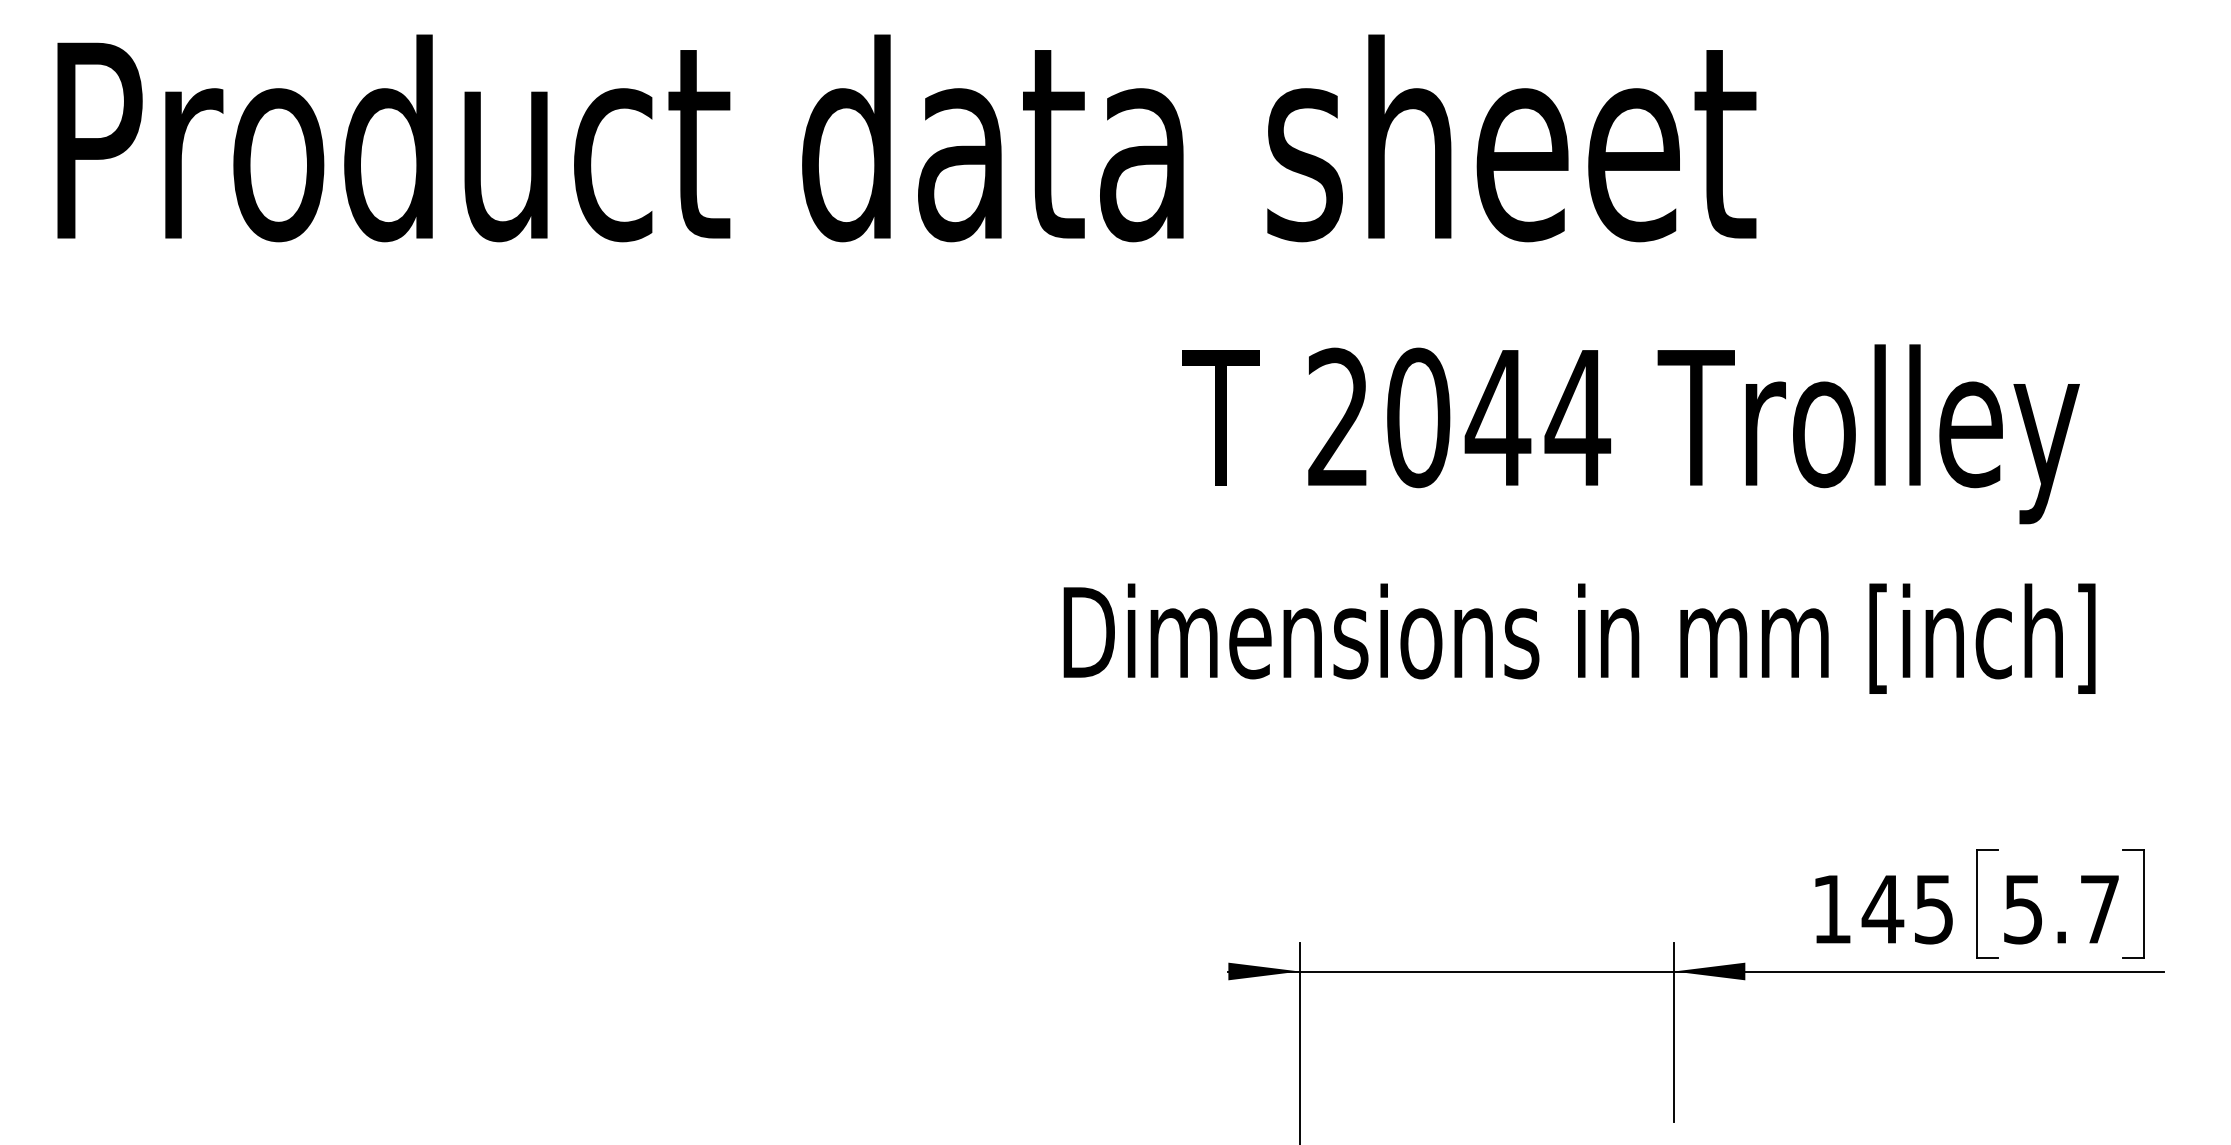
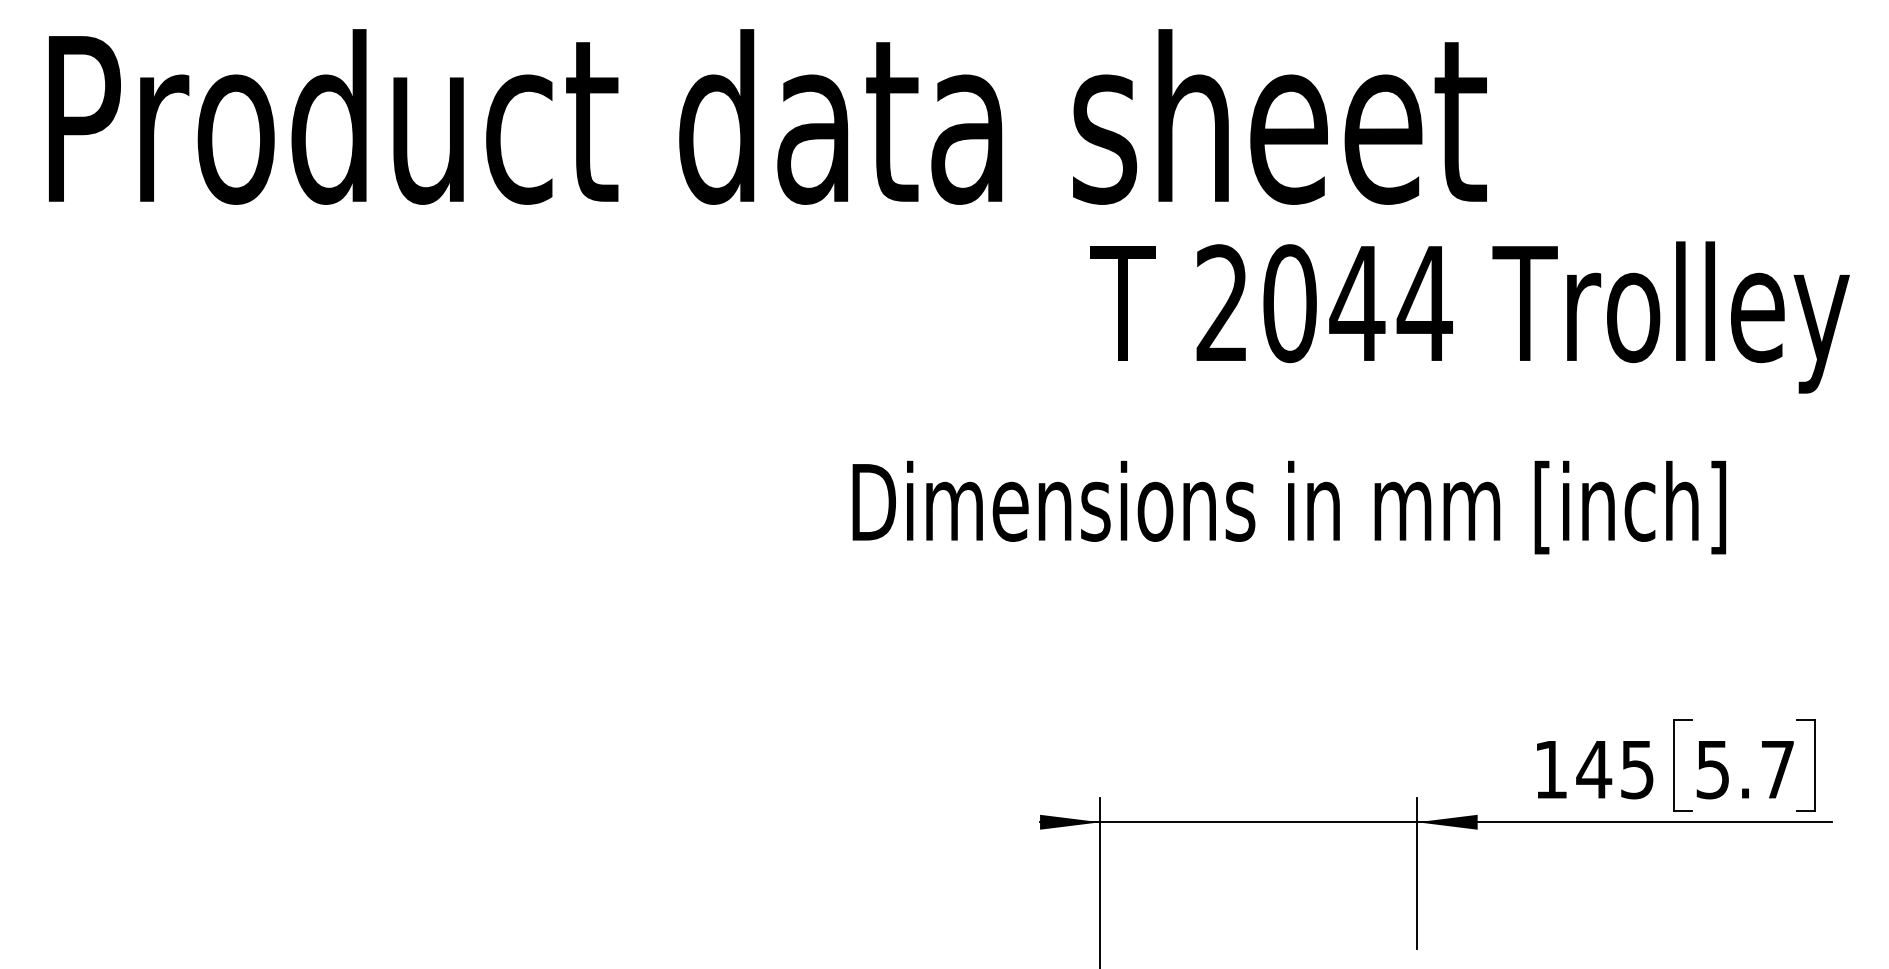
text: (1630, 434) -> (1469, 317), moved
text: (1579, 638) -> (1289, 507), moved

